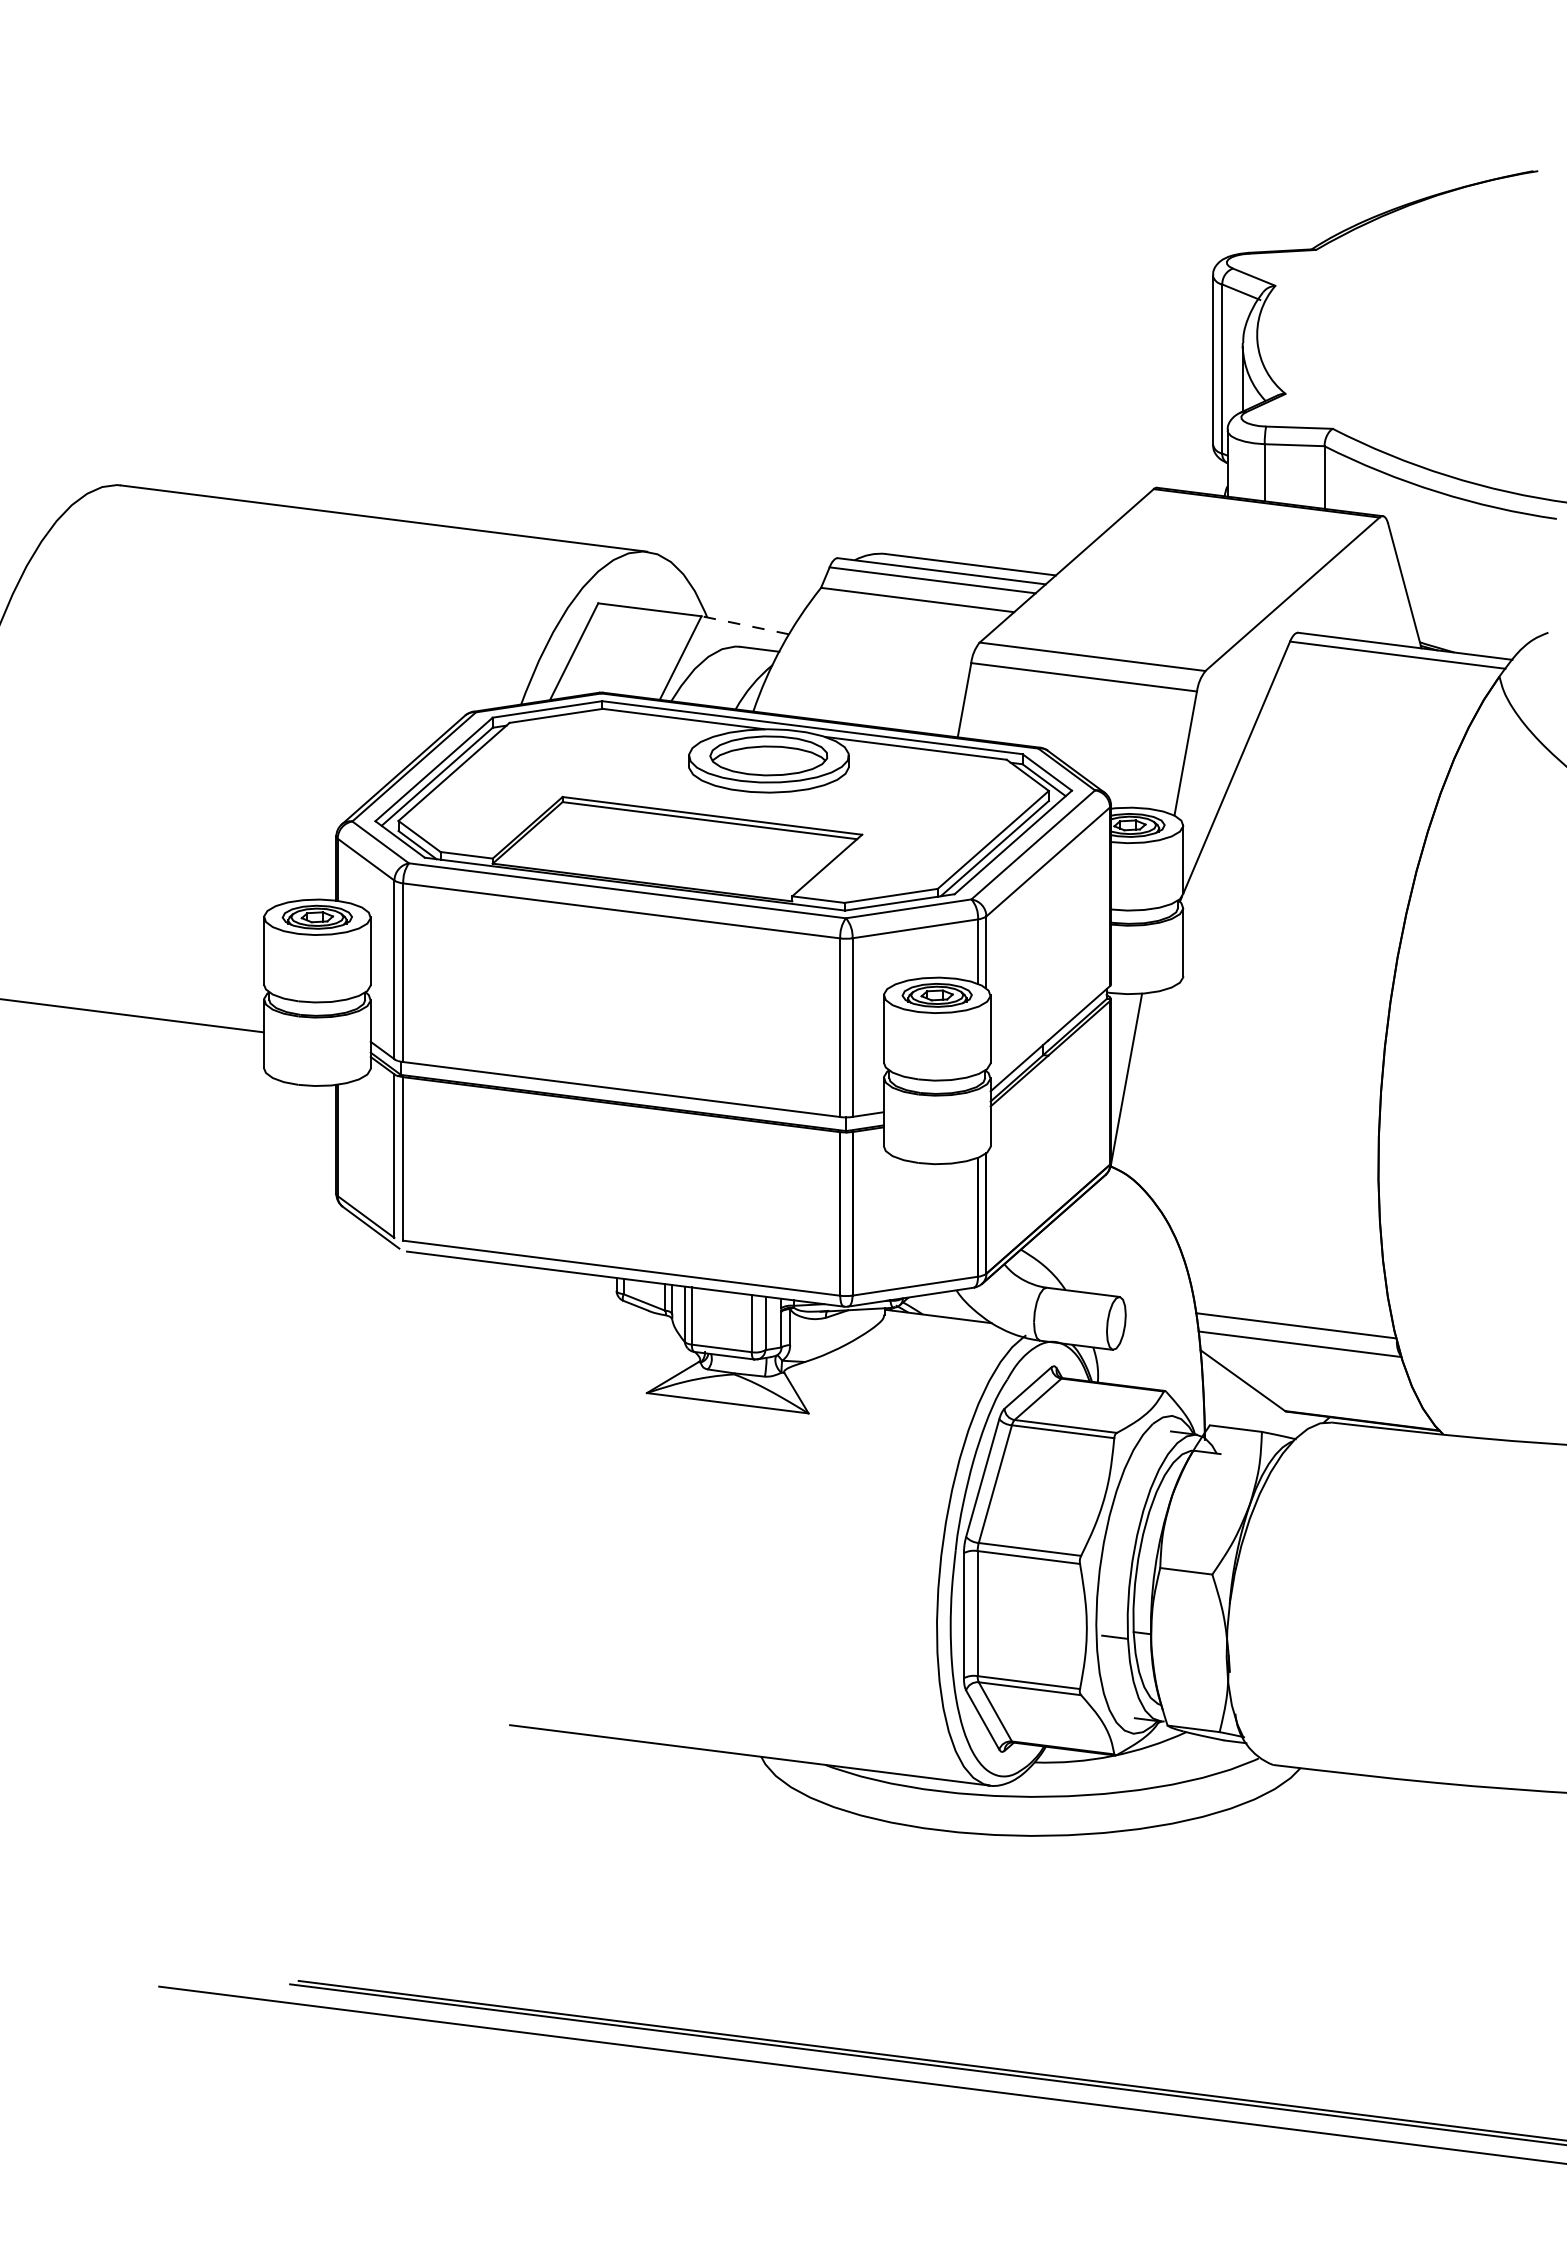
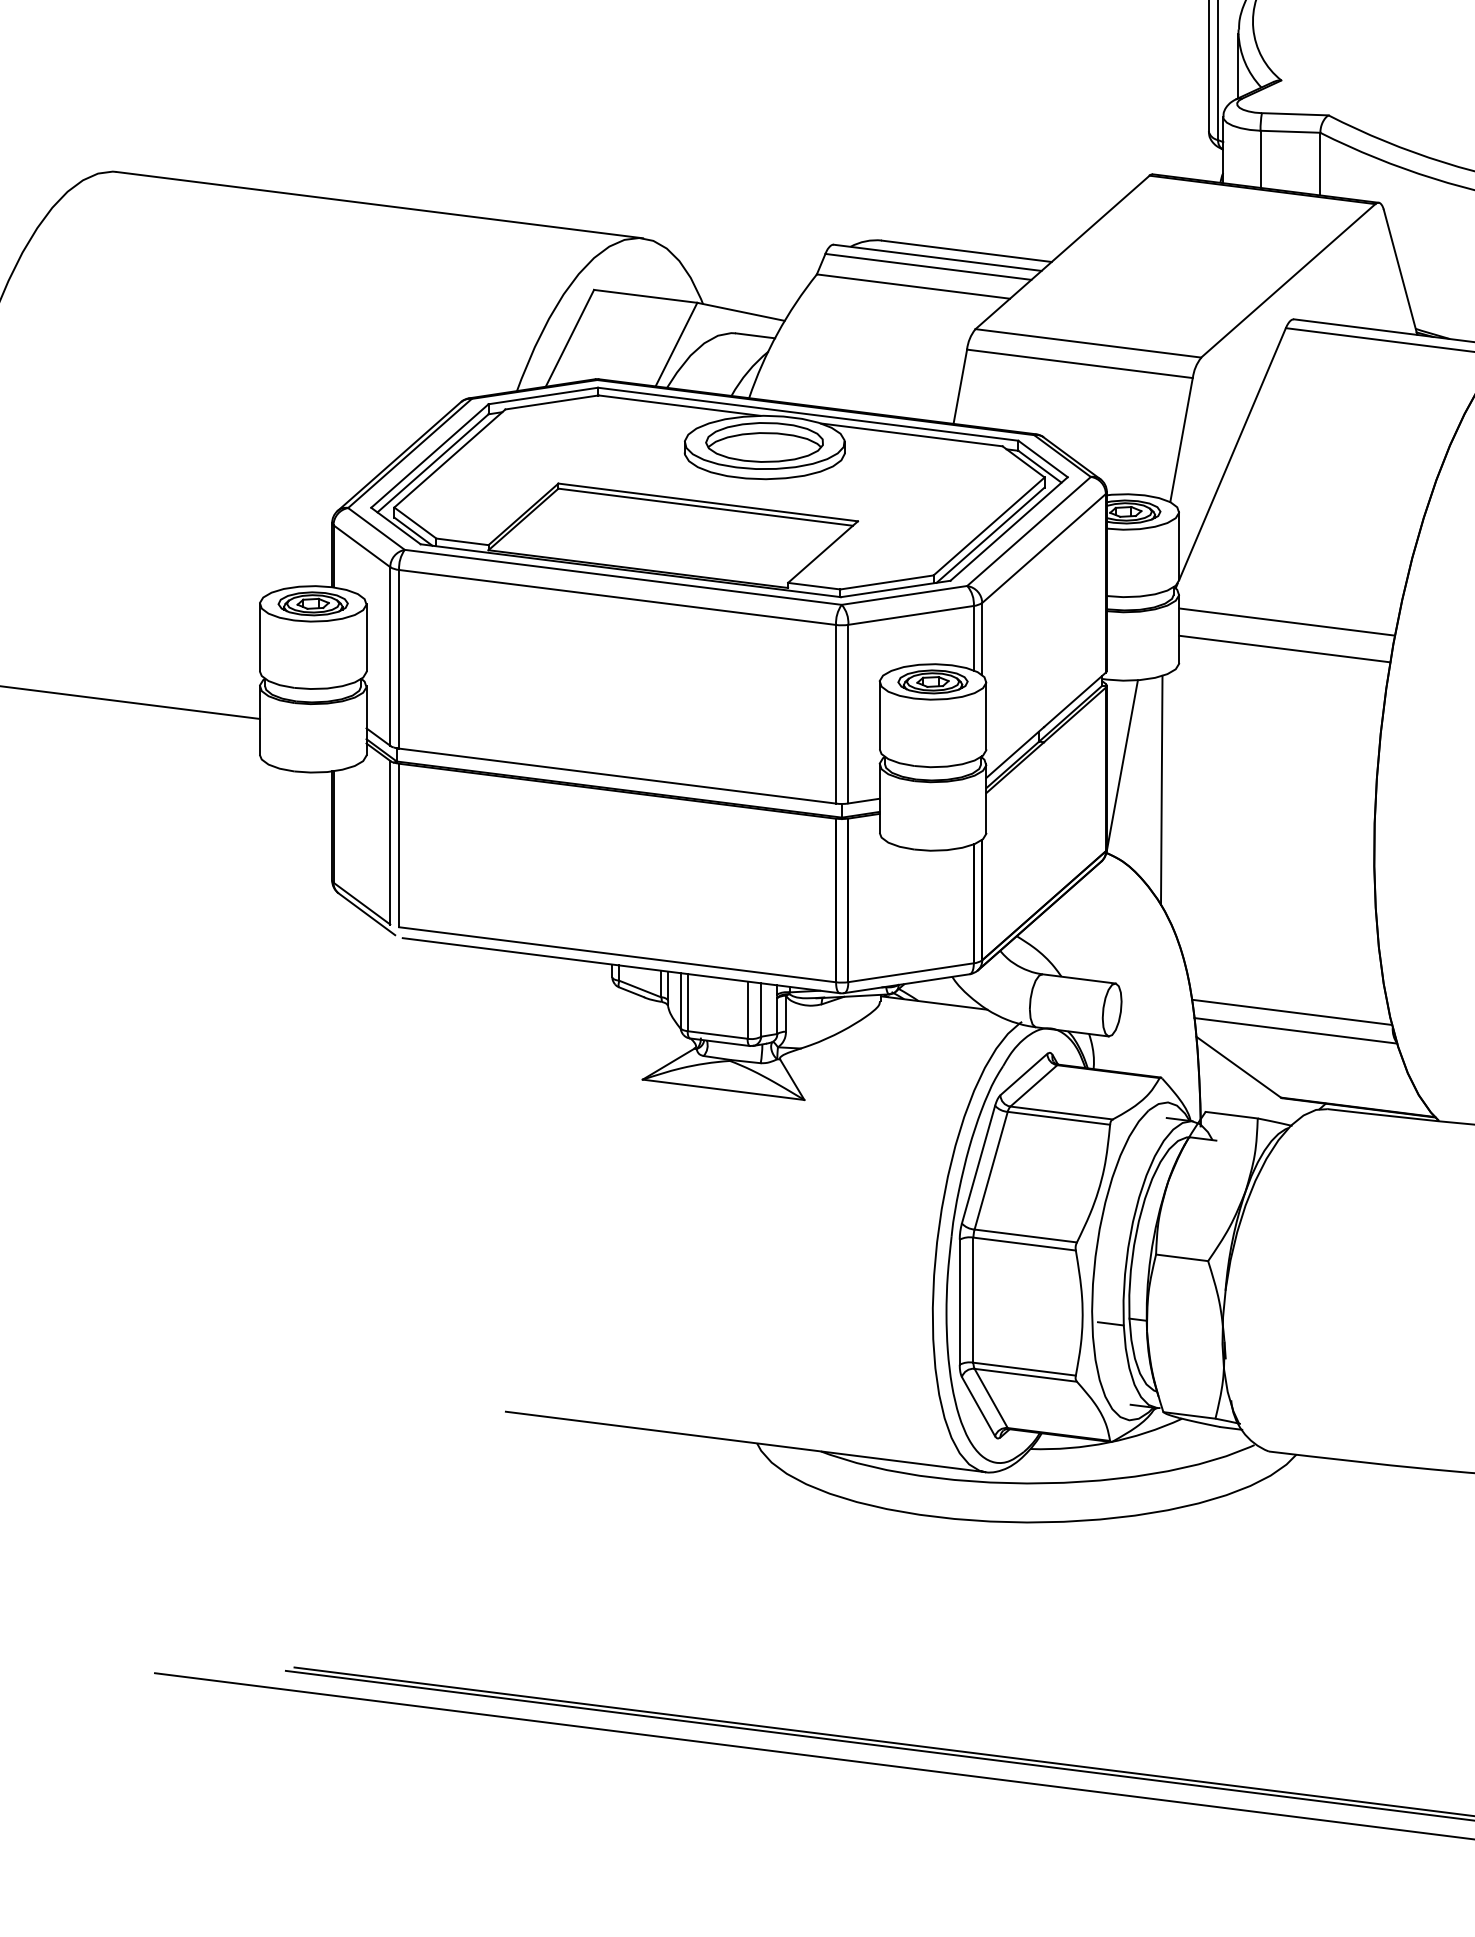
line: (745, 625) -> (741, 312), dashed -> solid
line: (1291, 935) -> (1287, 622), added
line: (1288, 962) -> (1284, 649), added
line: (1165, 1103) -> (1161, 790), added

